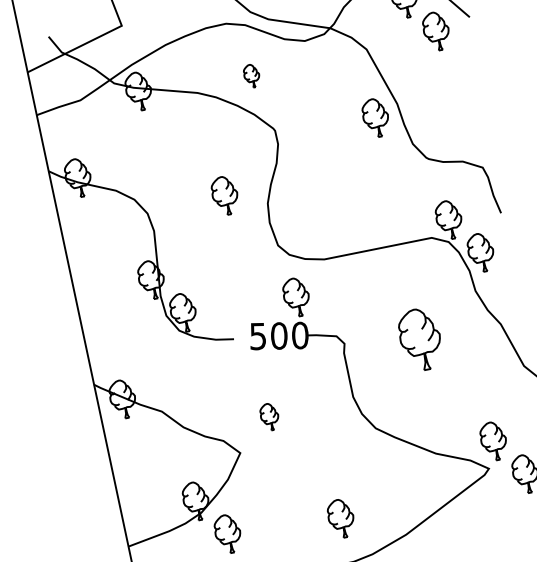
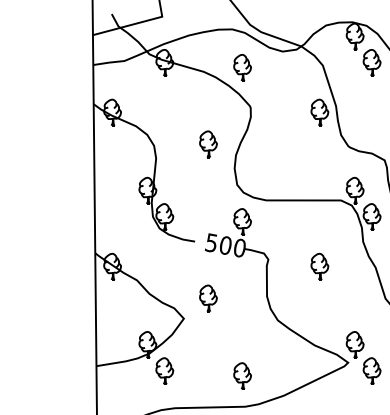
part: (251, 75) -> (242, 67), size x1.67
part: (419, 338) -> (319, 266), size x0.62
part: (269, 416) -> (208, 298), size x1.43

